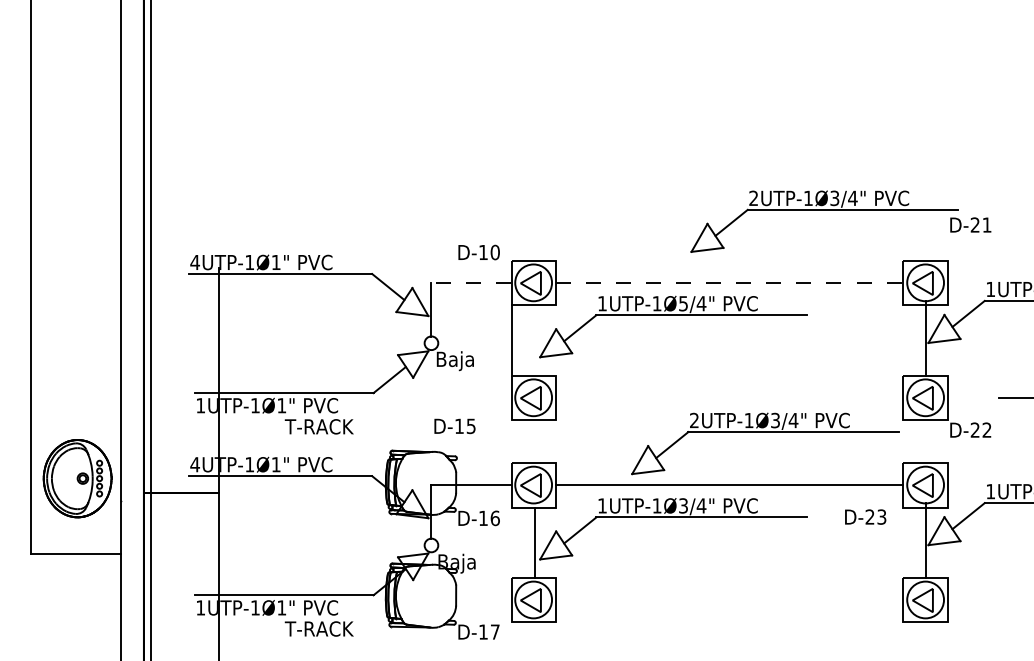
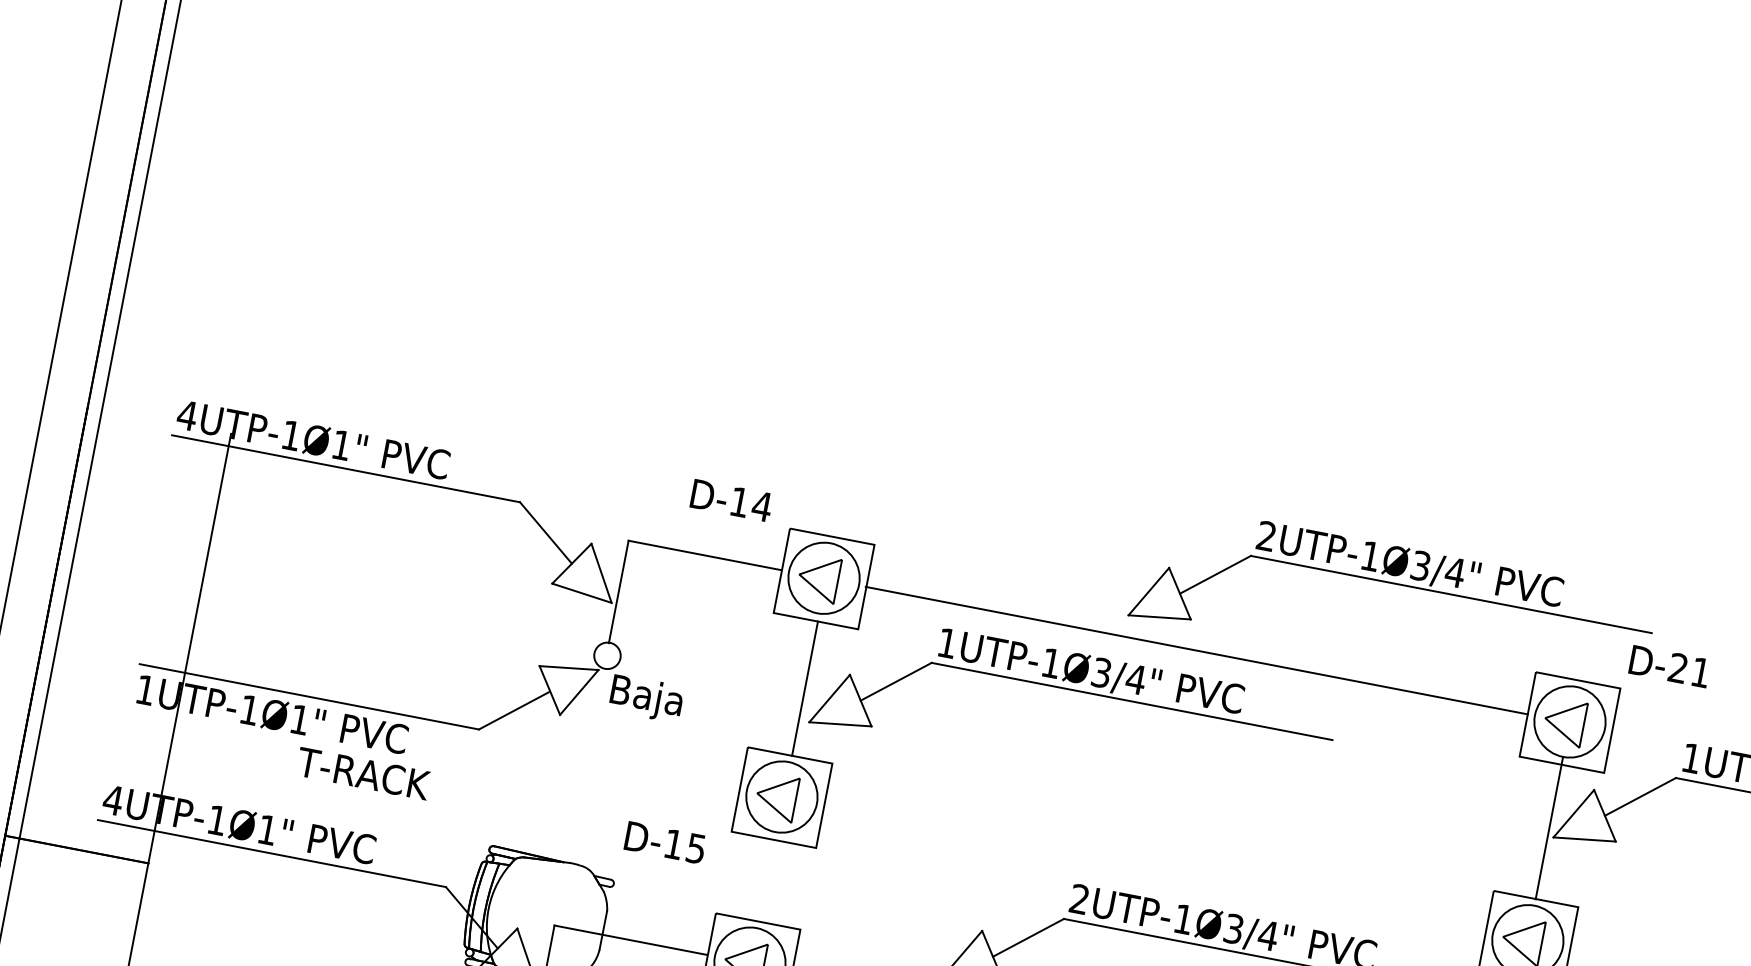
part: (840, 210) -> (1427, 591), moved
text: (495, 252) -> (762, 506), D-10 -> D-14
line: (470, 282) -> (704, 554), dashed -> solid
line: (729, 283) -> (1196, 651), dashed -> solid
text: (683, 303) -> (1101, 672), 1UTP-1Ø5/4" -> 1UTP-1Ø3/4"
line: (511, 340) -> (804, 688), moved
text: (454, 426) -> (664, 842), moved

